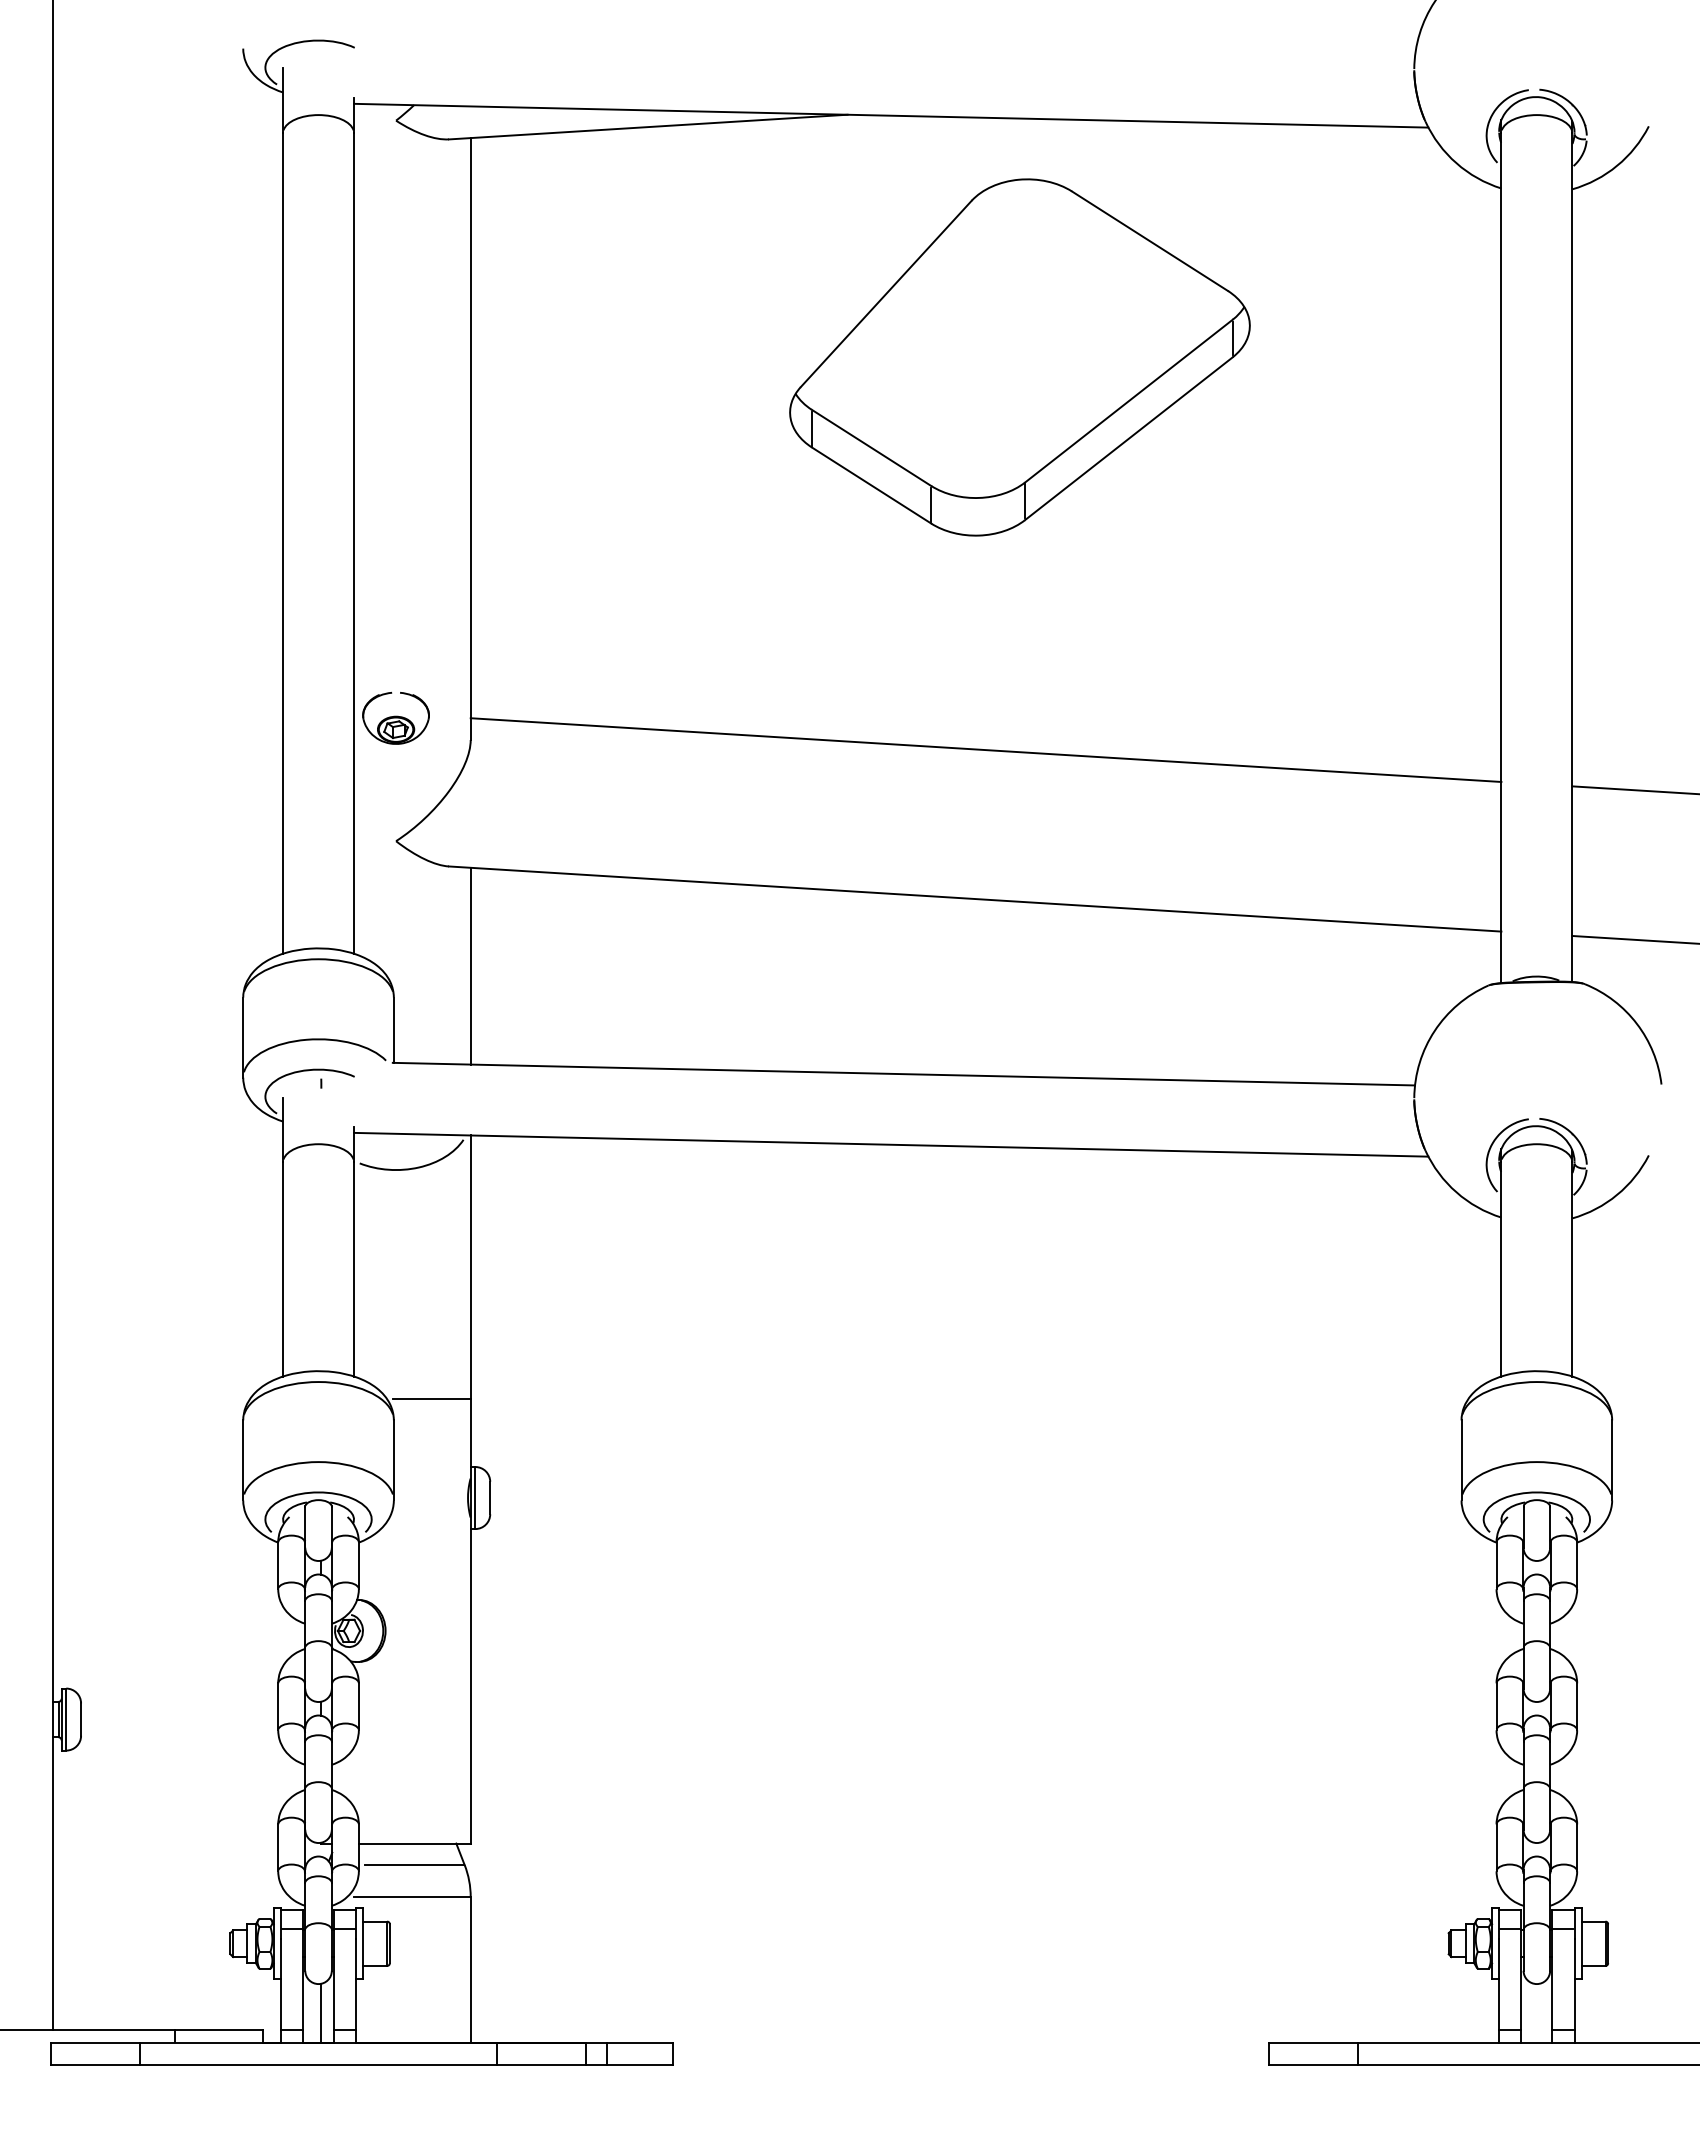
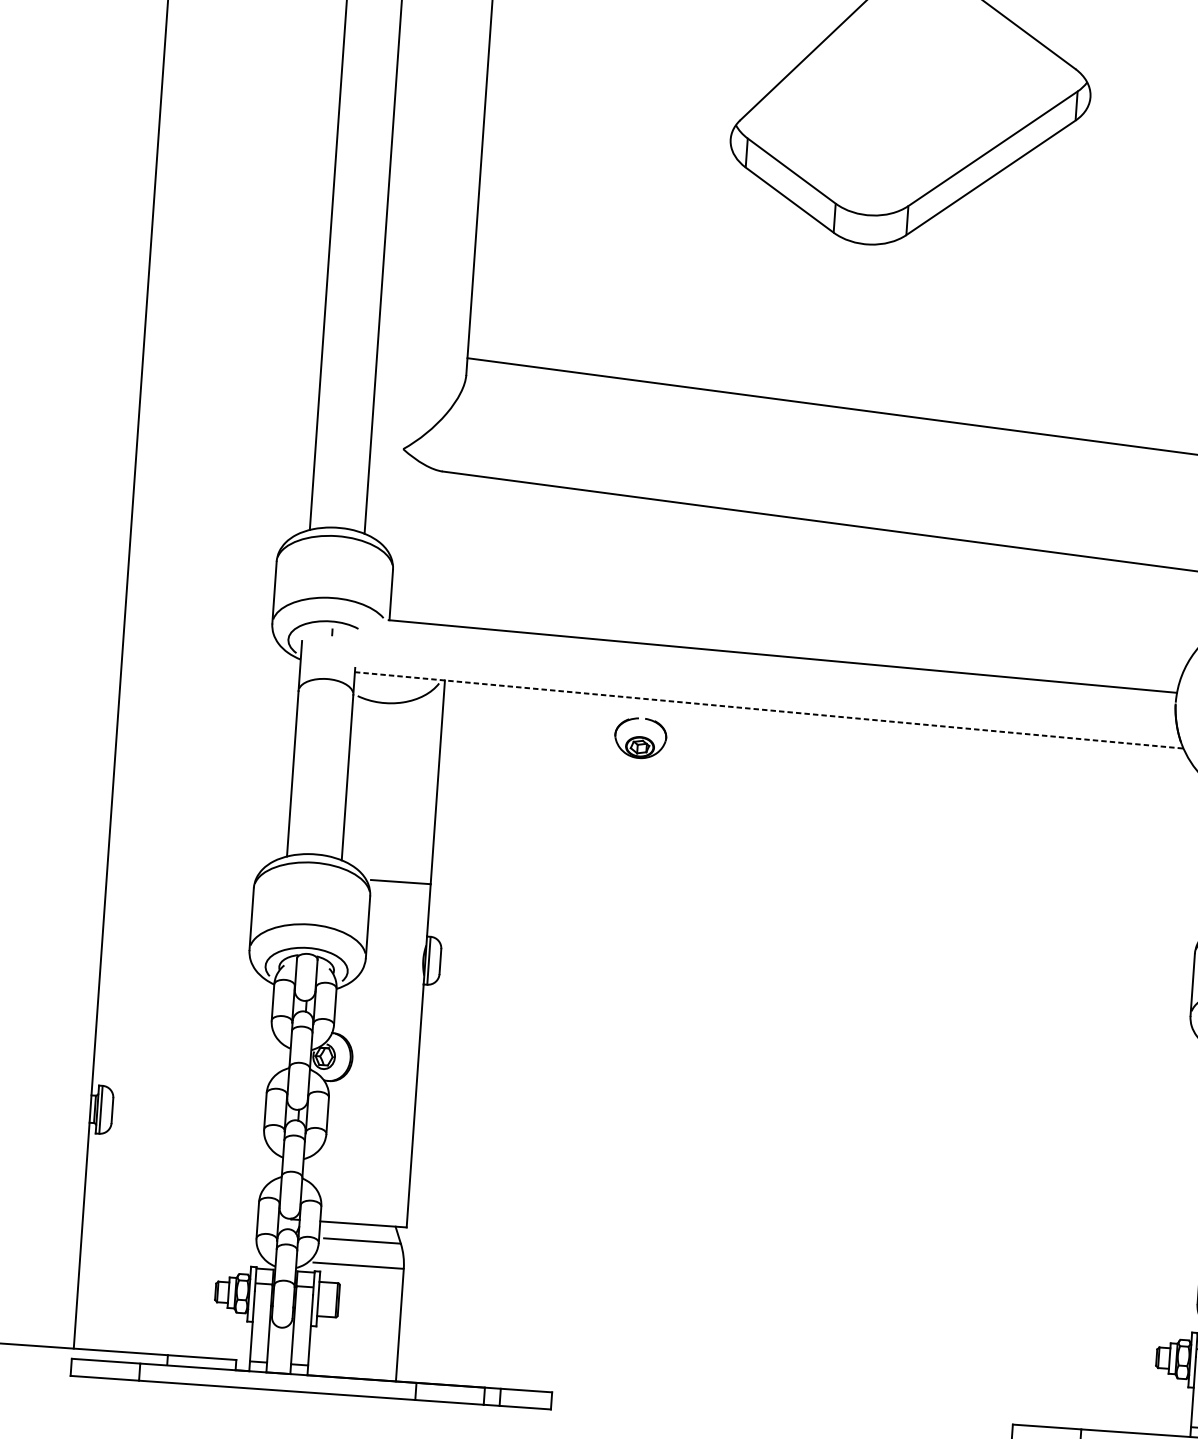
part: (395, 717) -> (640, 737), moved
line: (470, 965) -> (453, 549), removed
line: (891, 1144) -> (769, 710), solid -> dashed
line: (321, 2012) -> (282, 1349), removed

